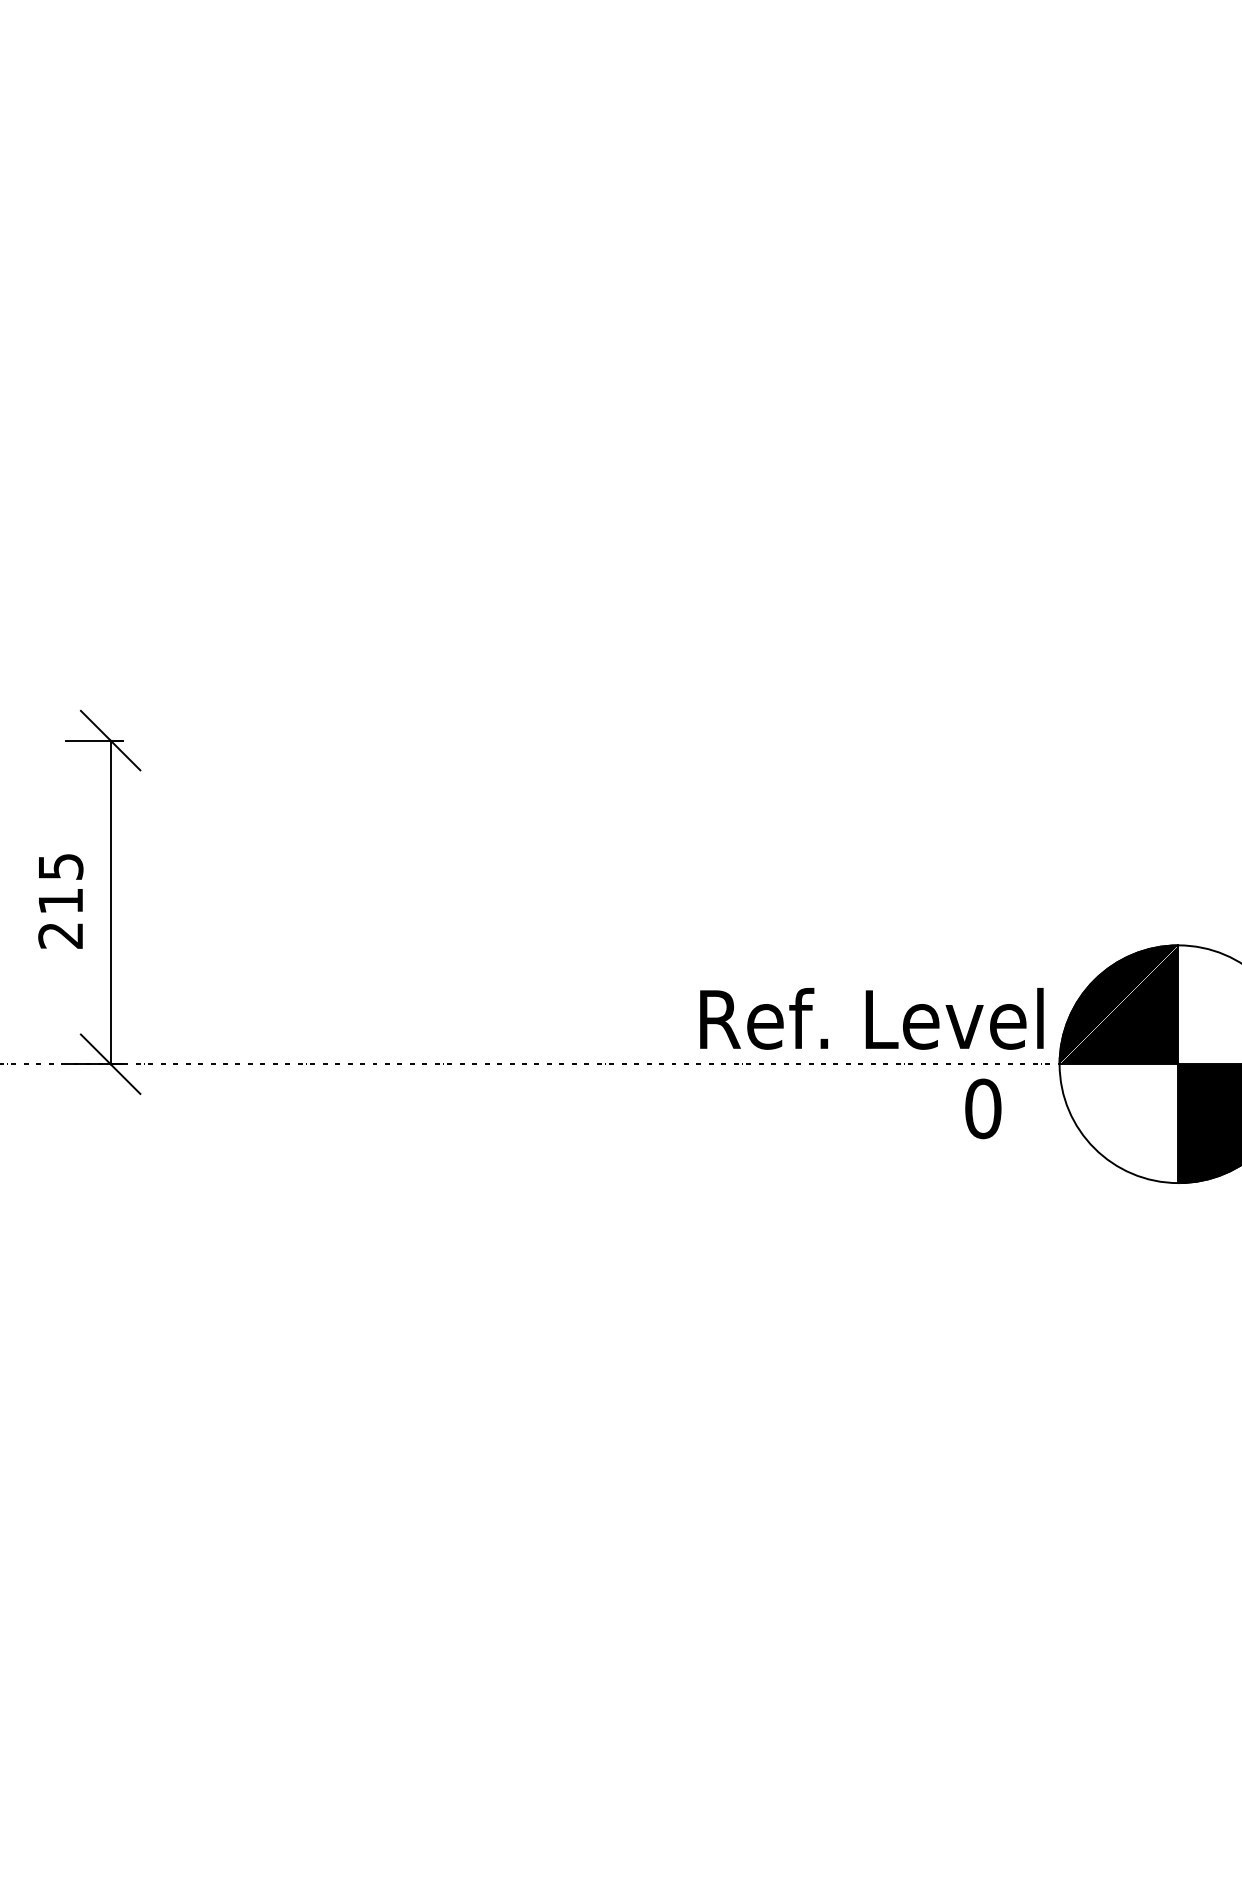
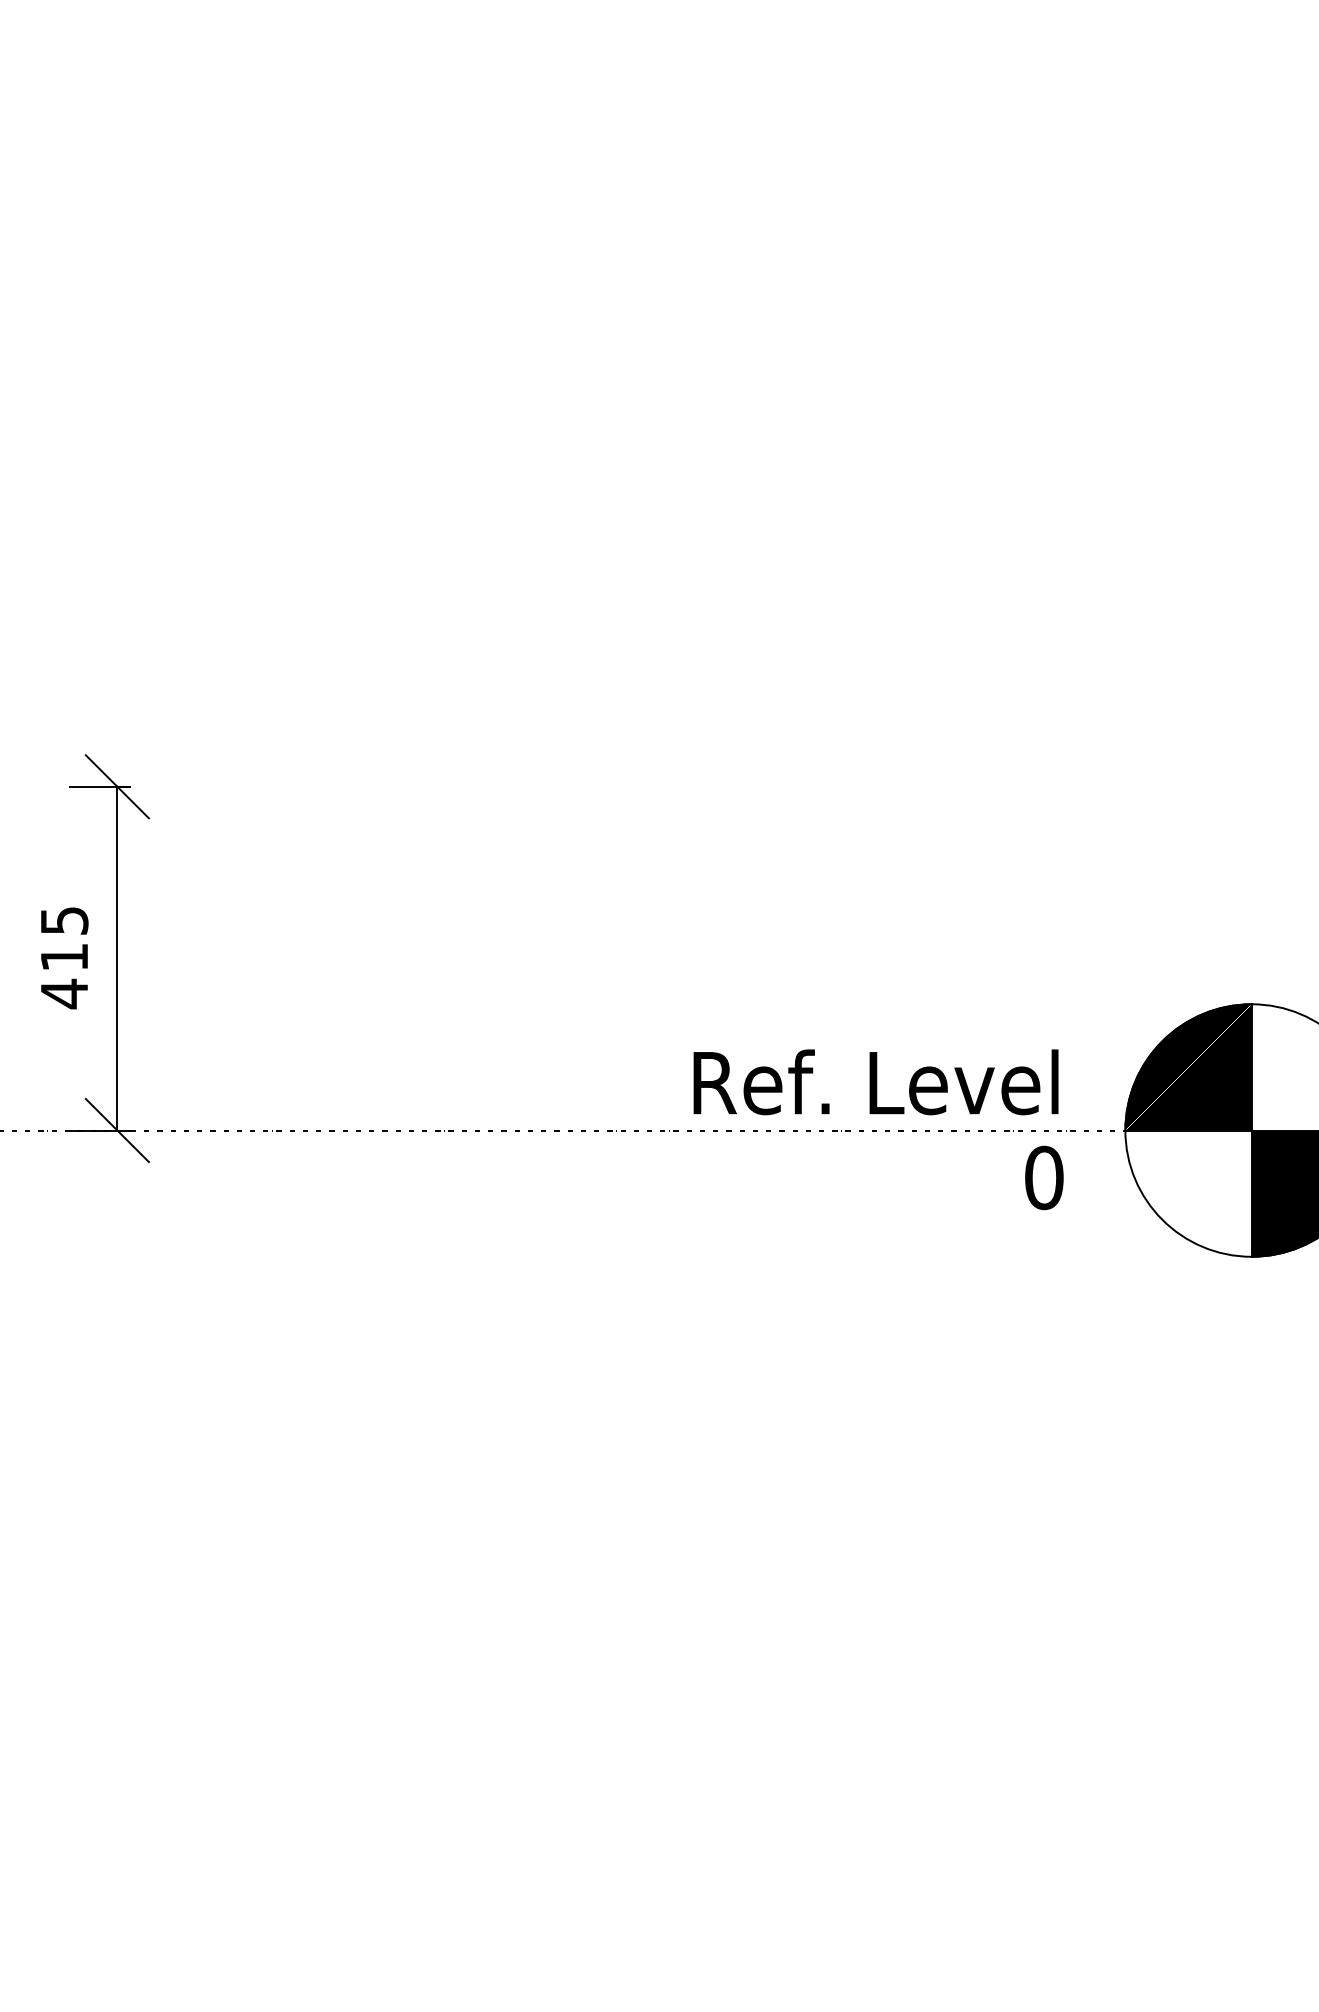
text: (60, 935) -> (64, 993), 215 -> 415
text: (871, 1018) -> (875, 1081), moved

